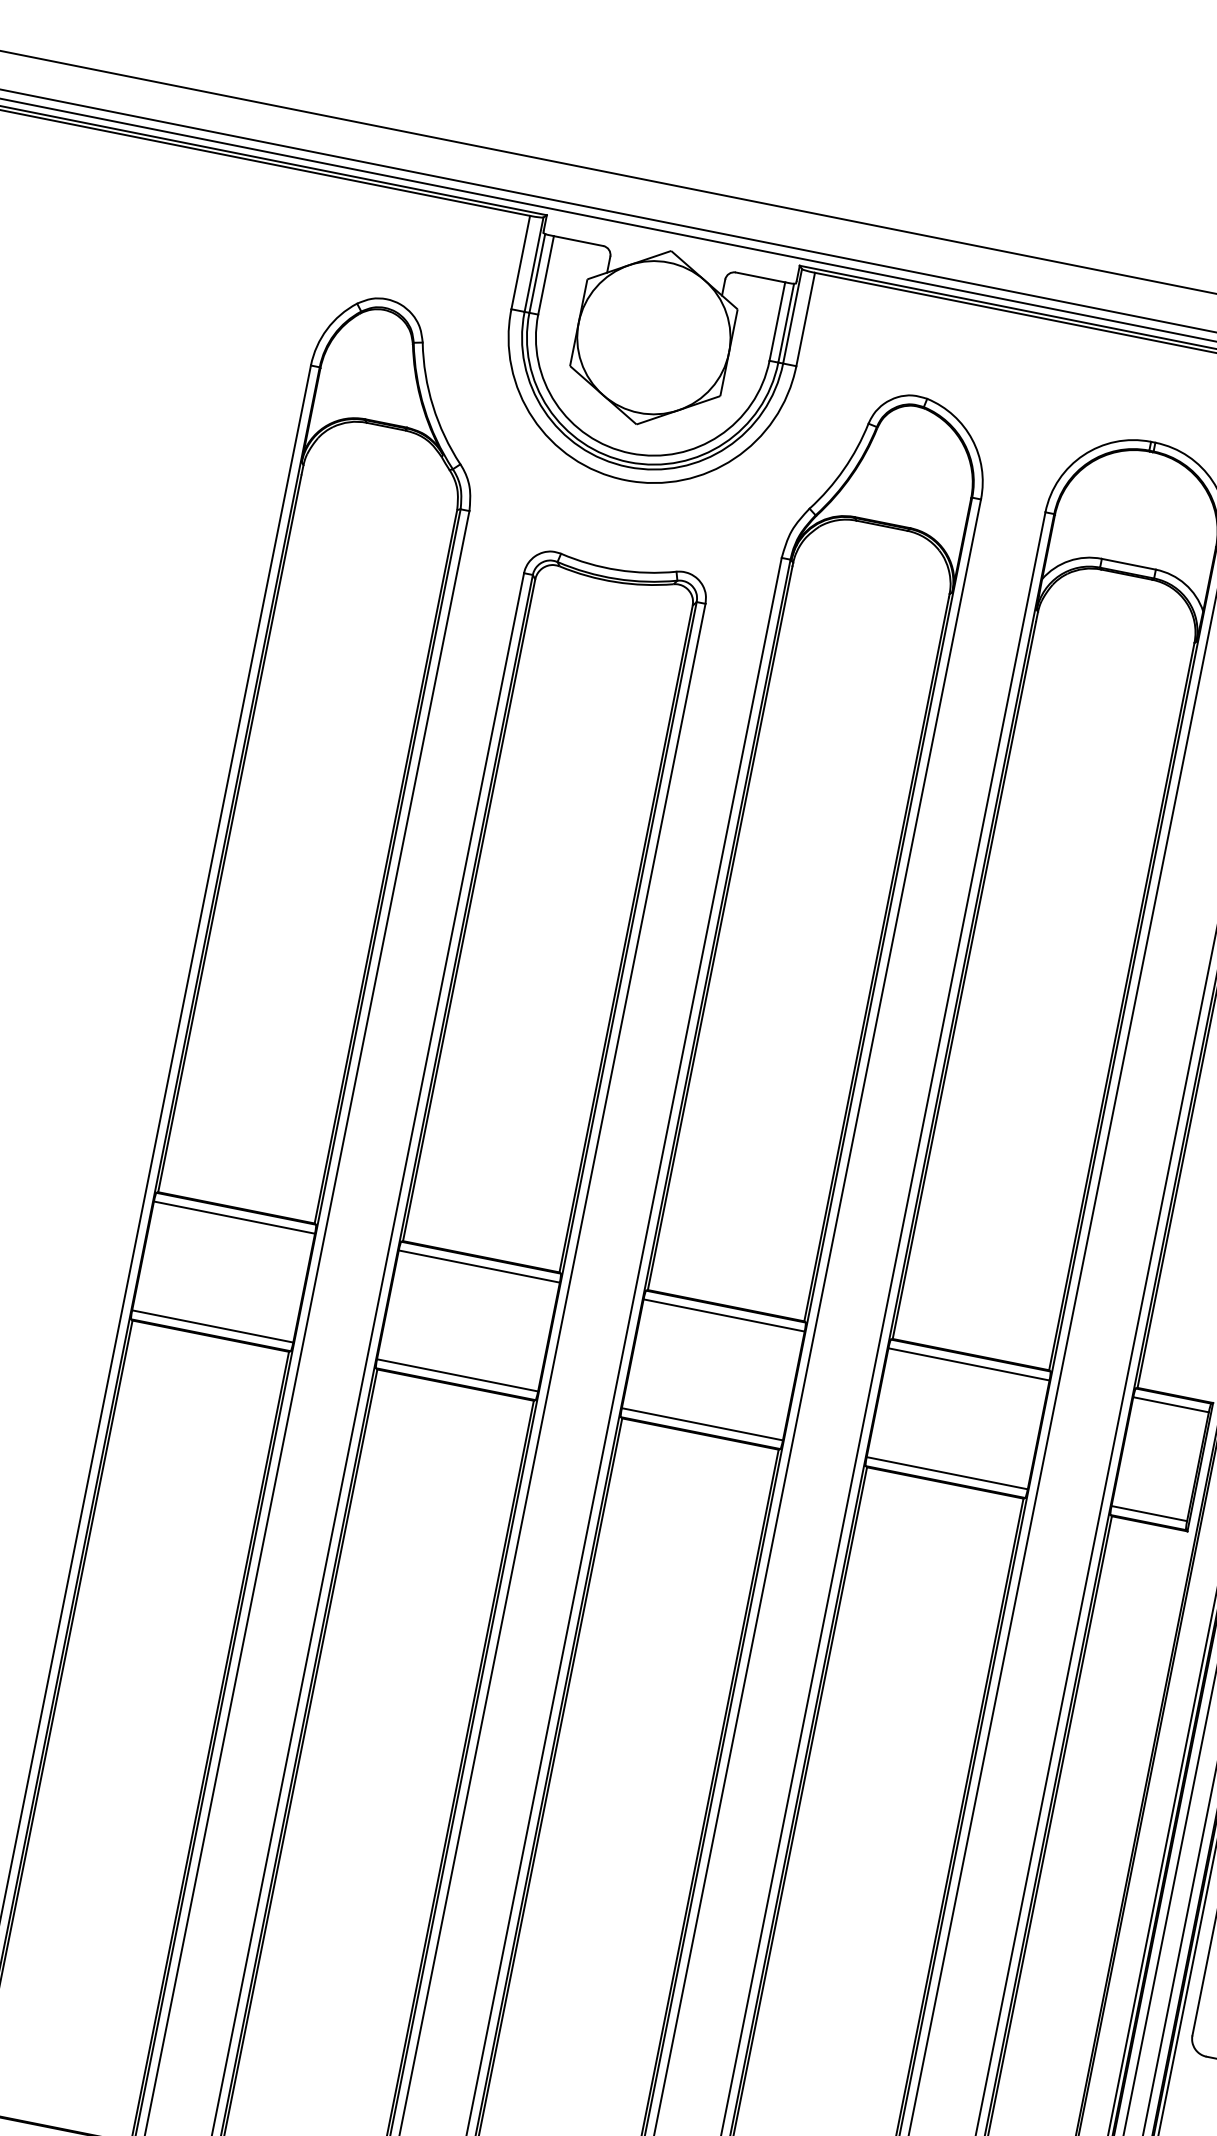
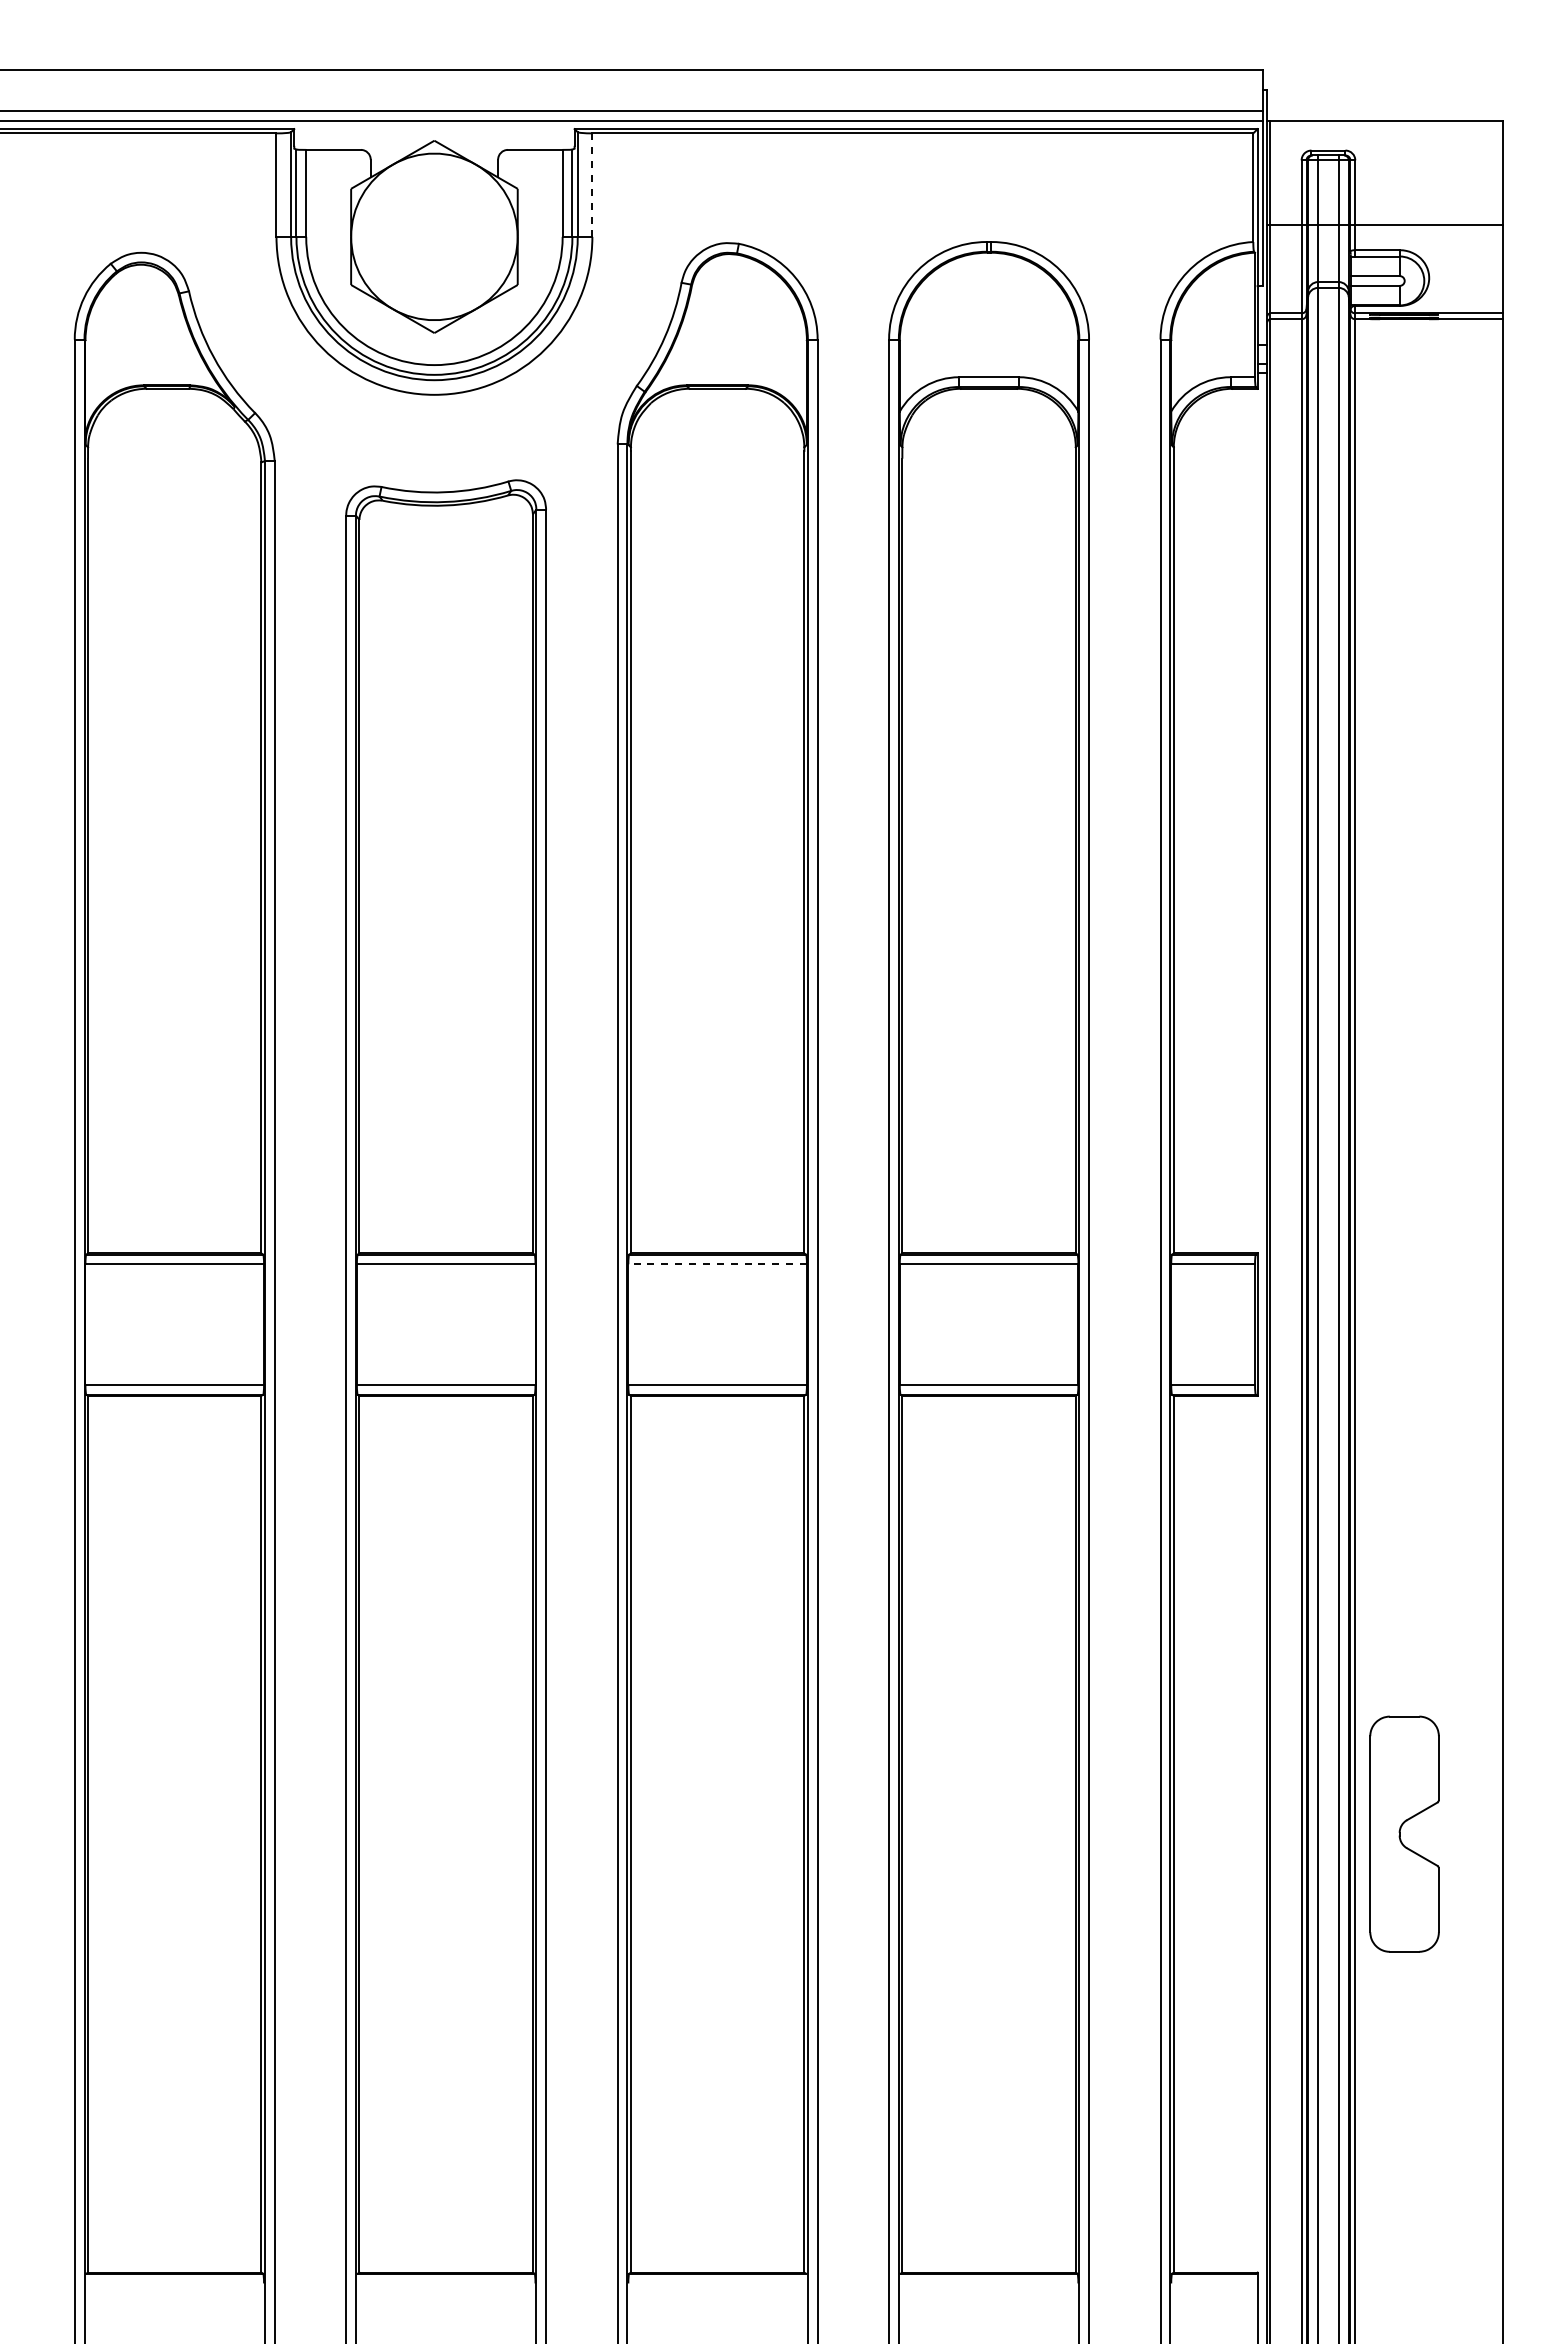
line: (805, 319) -> (592, 185), solid -> dashed
line: (723, 1315) -> (717, 1264), solid -> dashed

